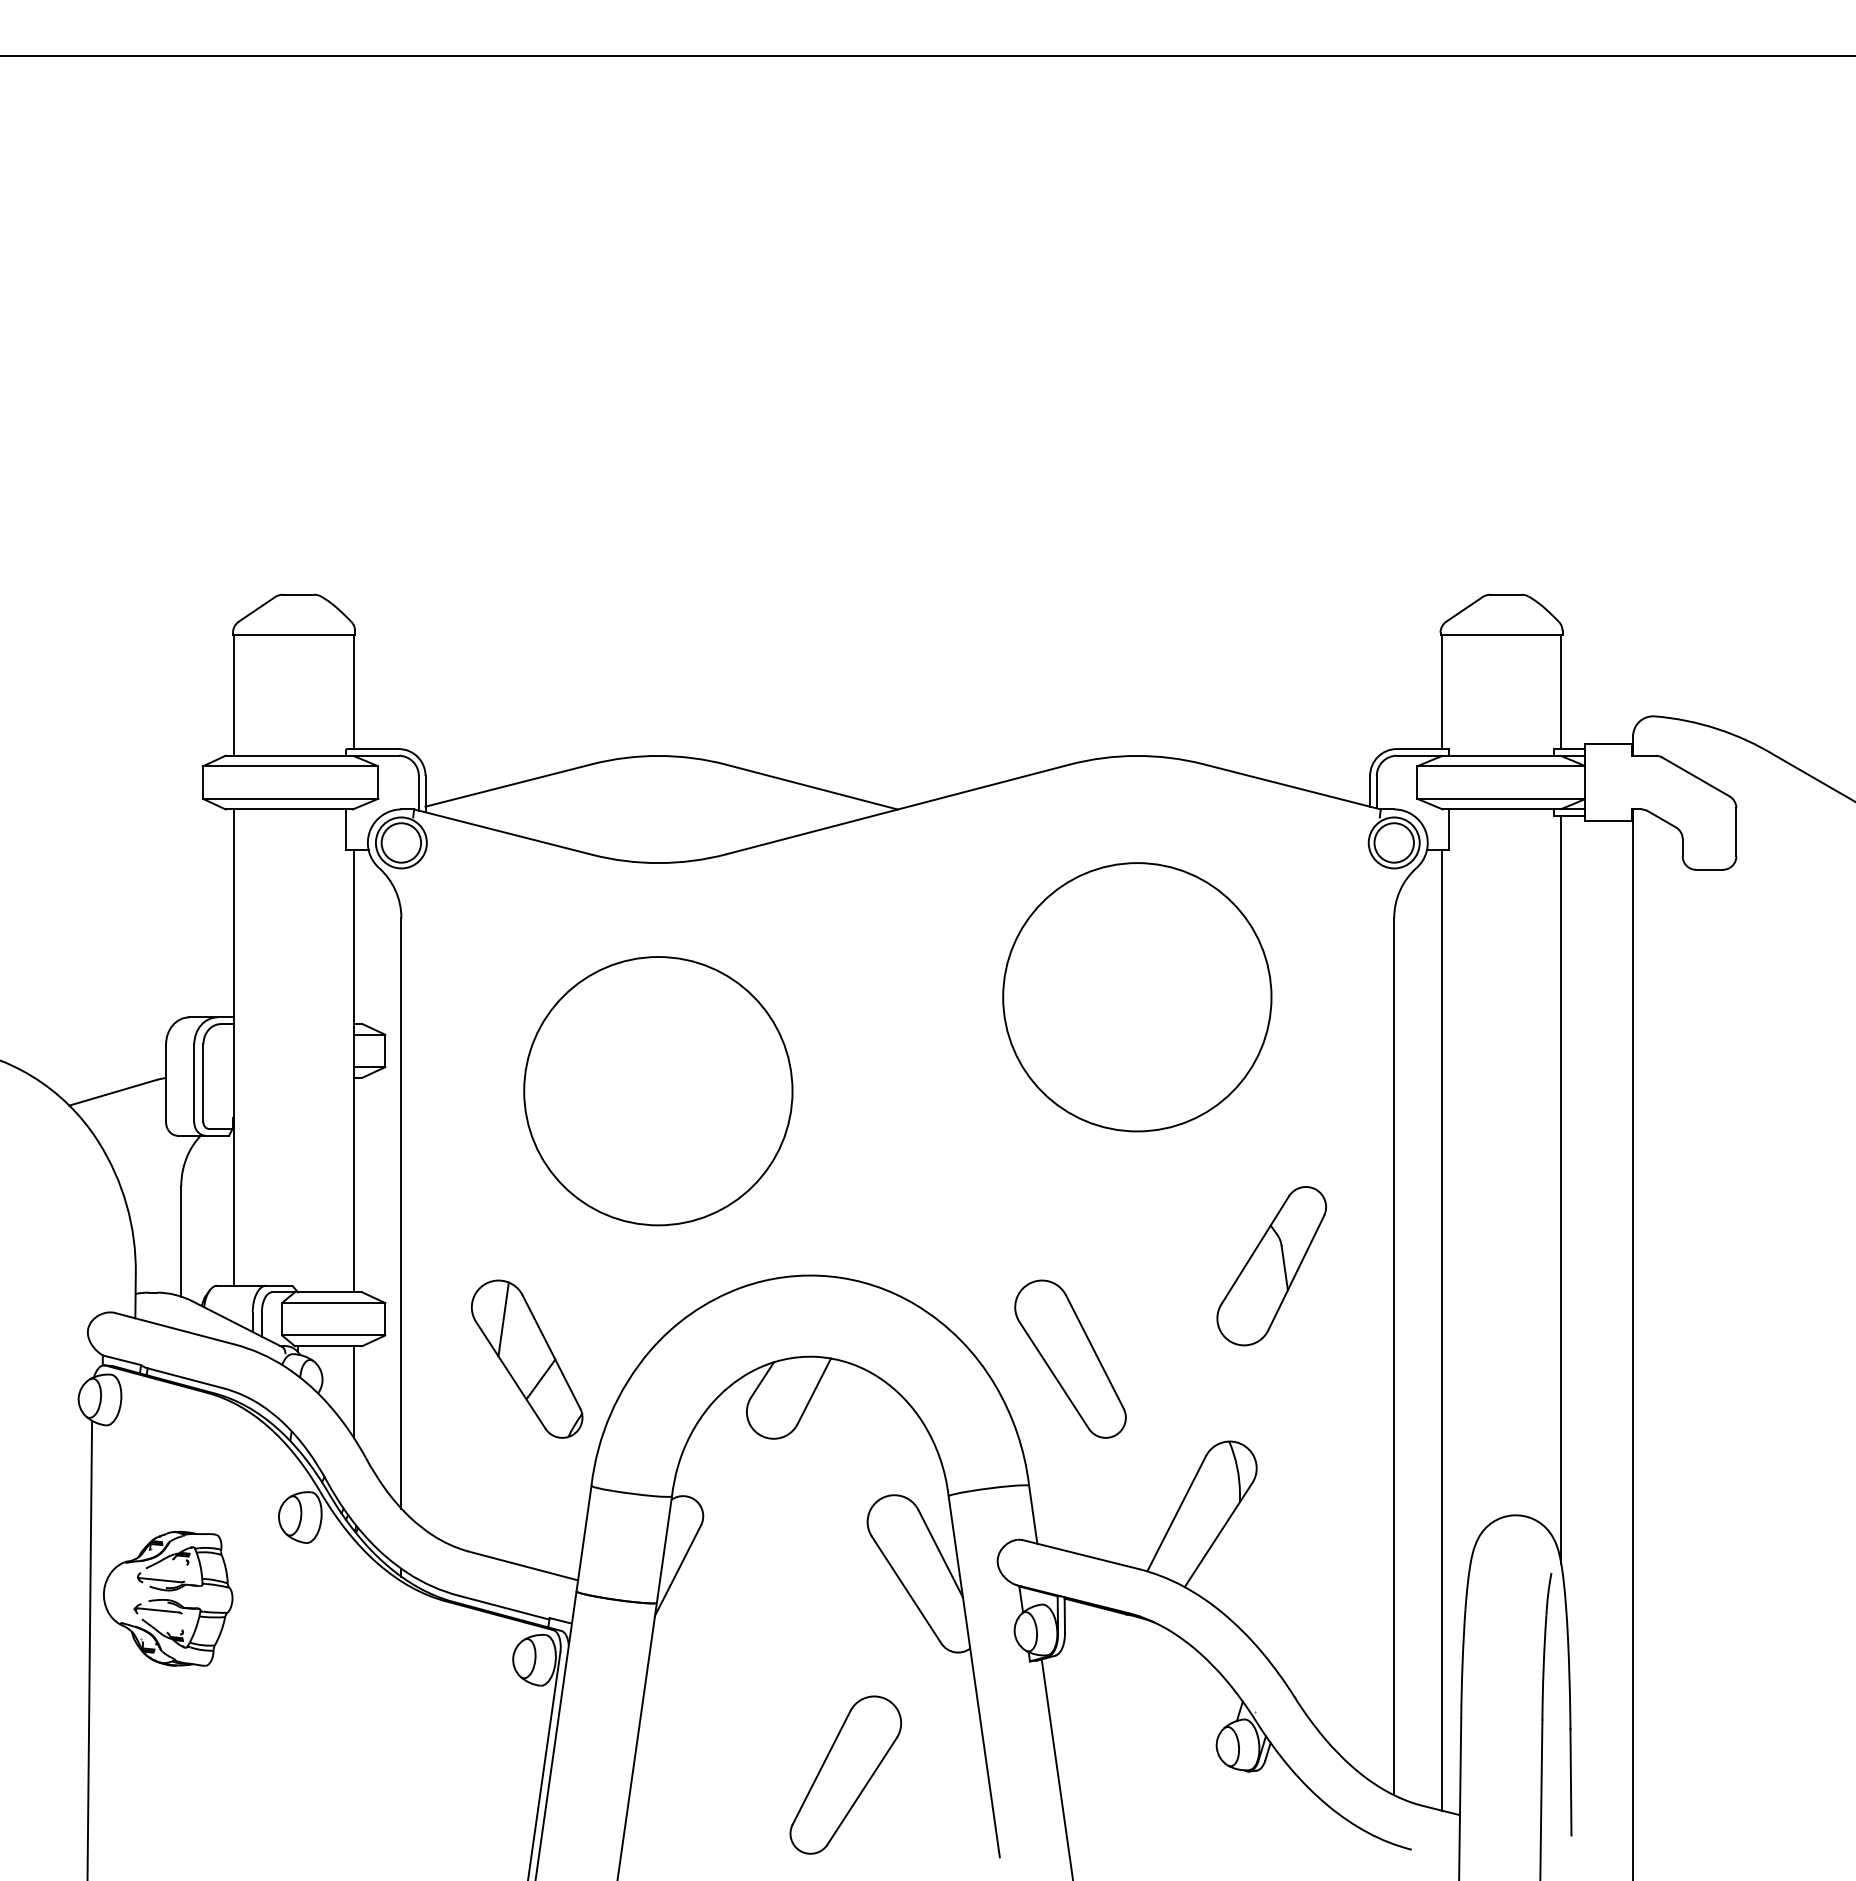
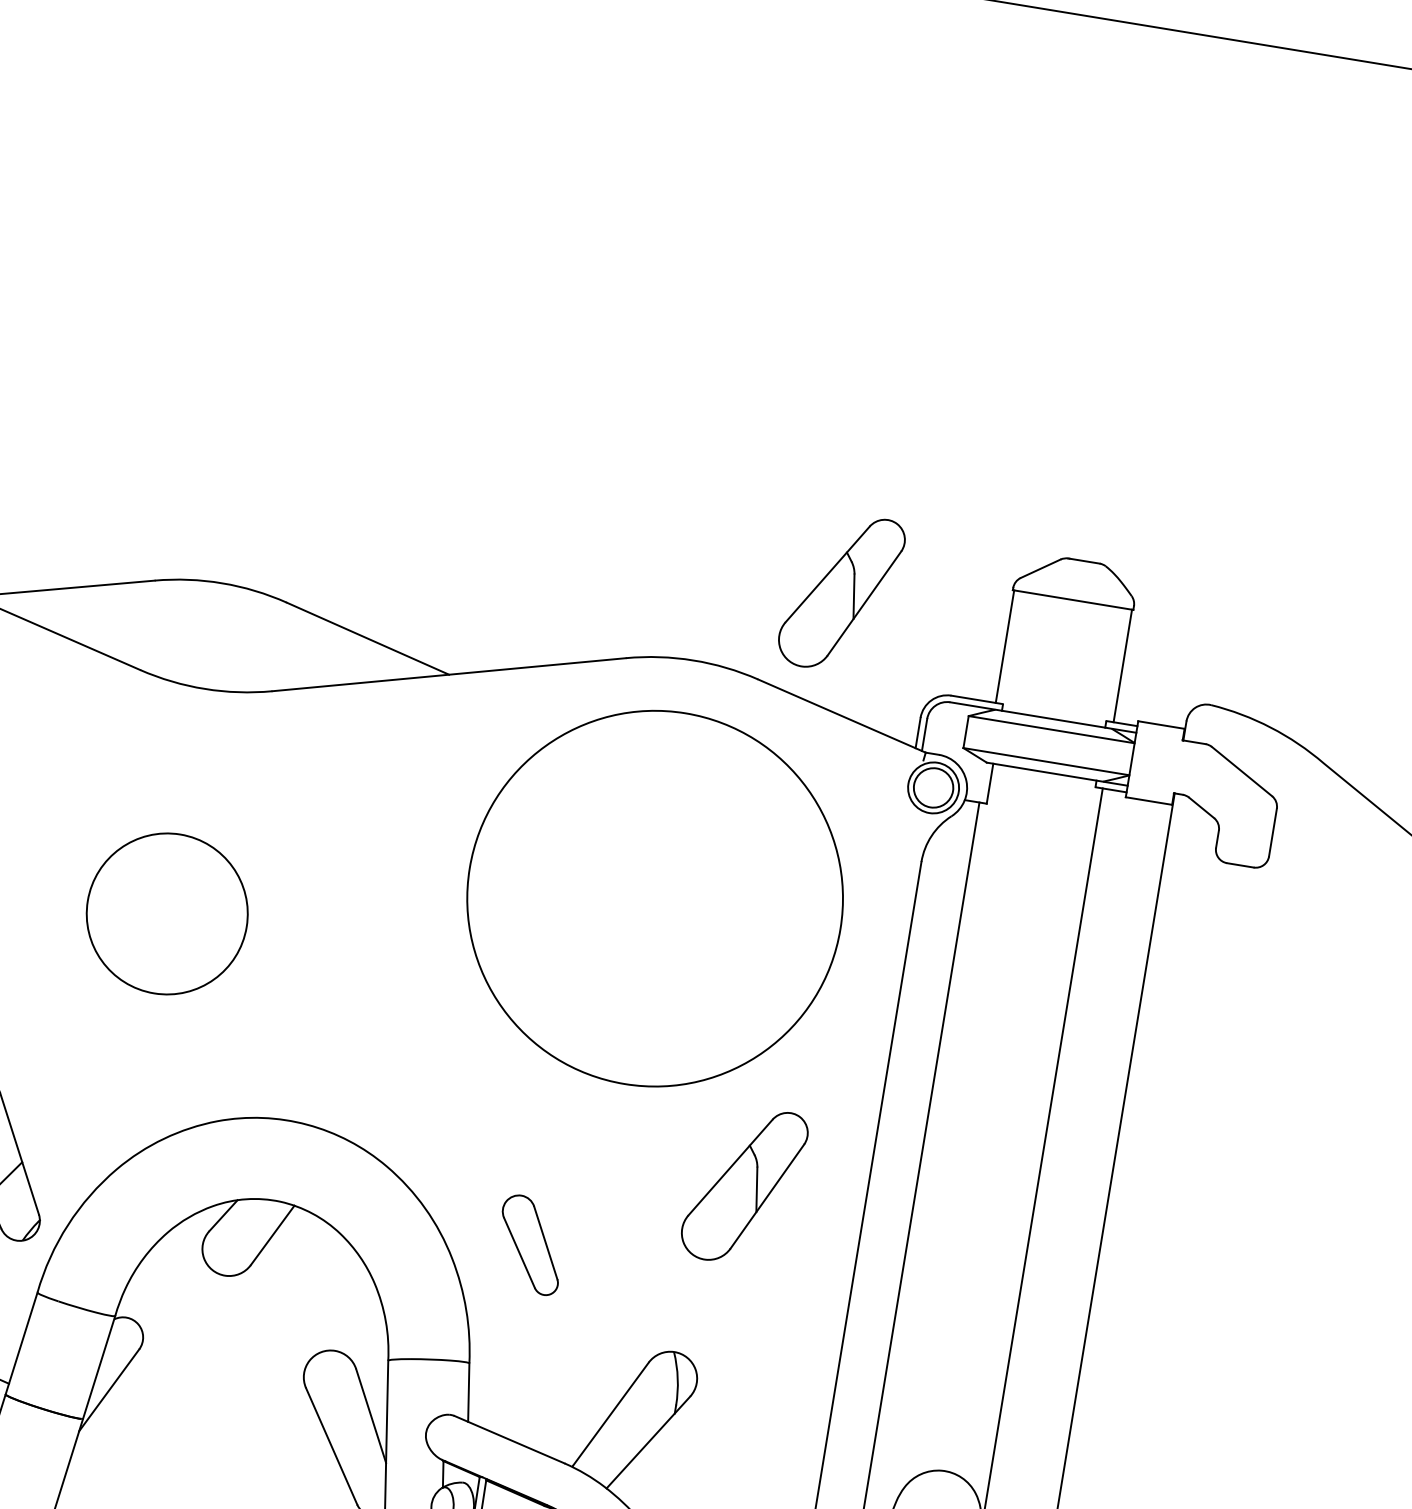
part: (1271, 665) -> (841, 592), added
circle: (1137, 997) -> (655, 898), size x1.4
circle: (658, 1091) -> (167, 914), size x0.6
part: (1070, 1358) -> (530, 1244), size x0.6

